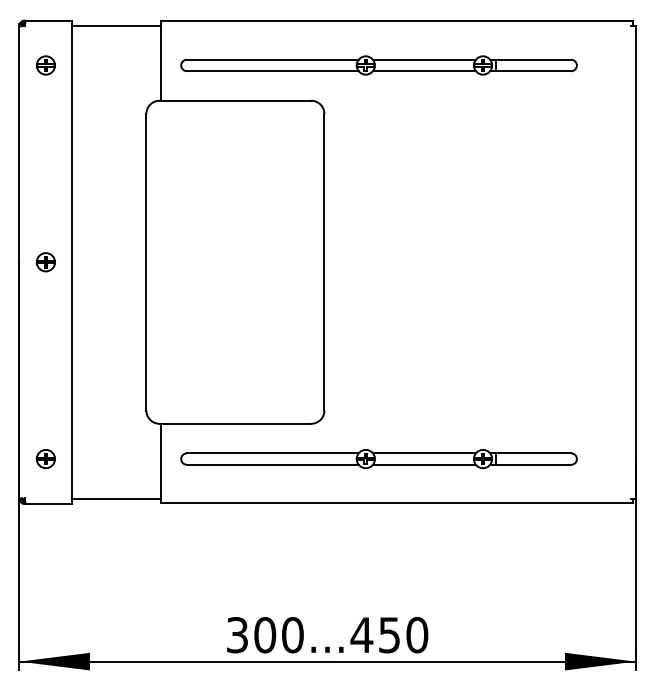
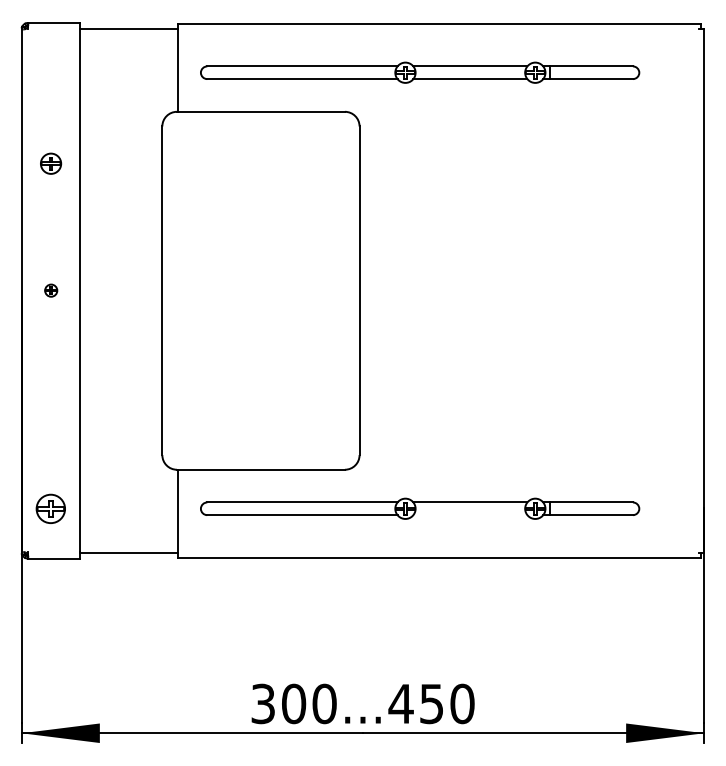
part: (46, 65) -> (51, 163), moved
part: (46, 262) -> (51, 290), size x0.6
part: (46, 458) -> (51, 508), size x1.4
line: (424, 465) -> (470, 515), removed

